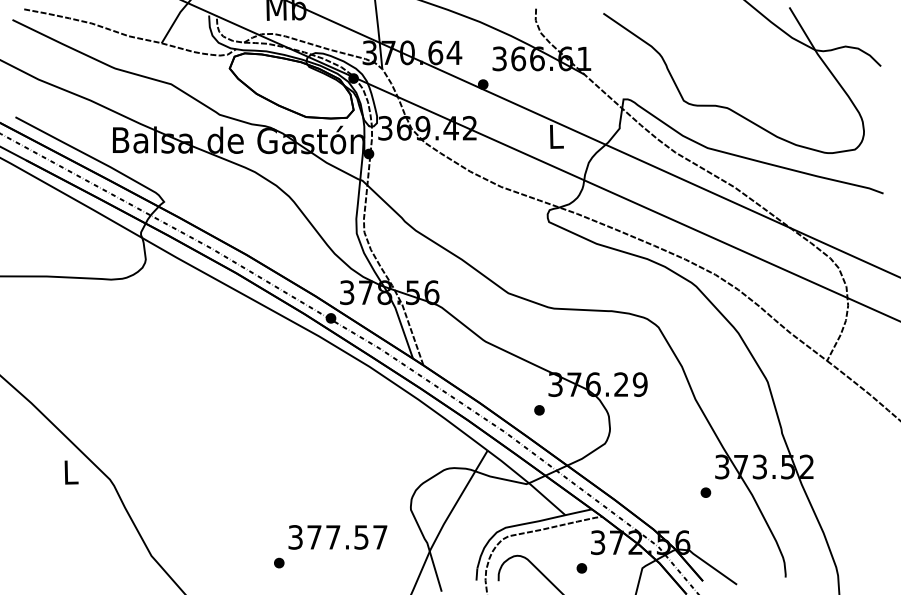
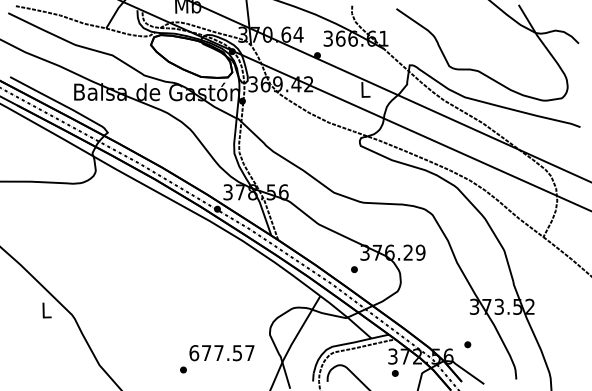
part: (705, 492) -> (467, 344), moved
text: (296, 537) -> (194, 353), 377.57 -> 677.57
part: (580, 568) -> (394, 373), moved

